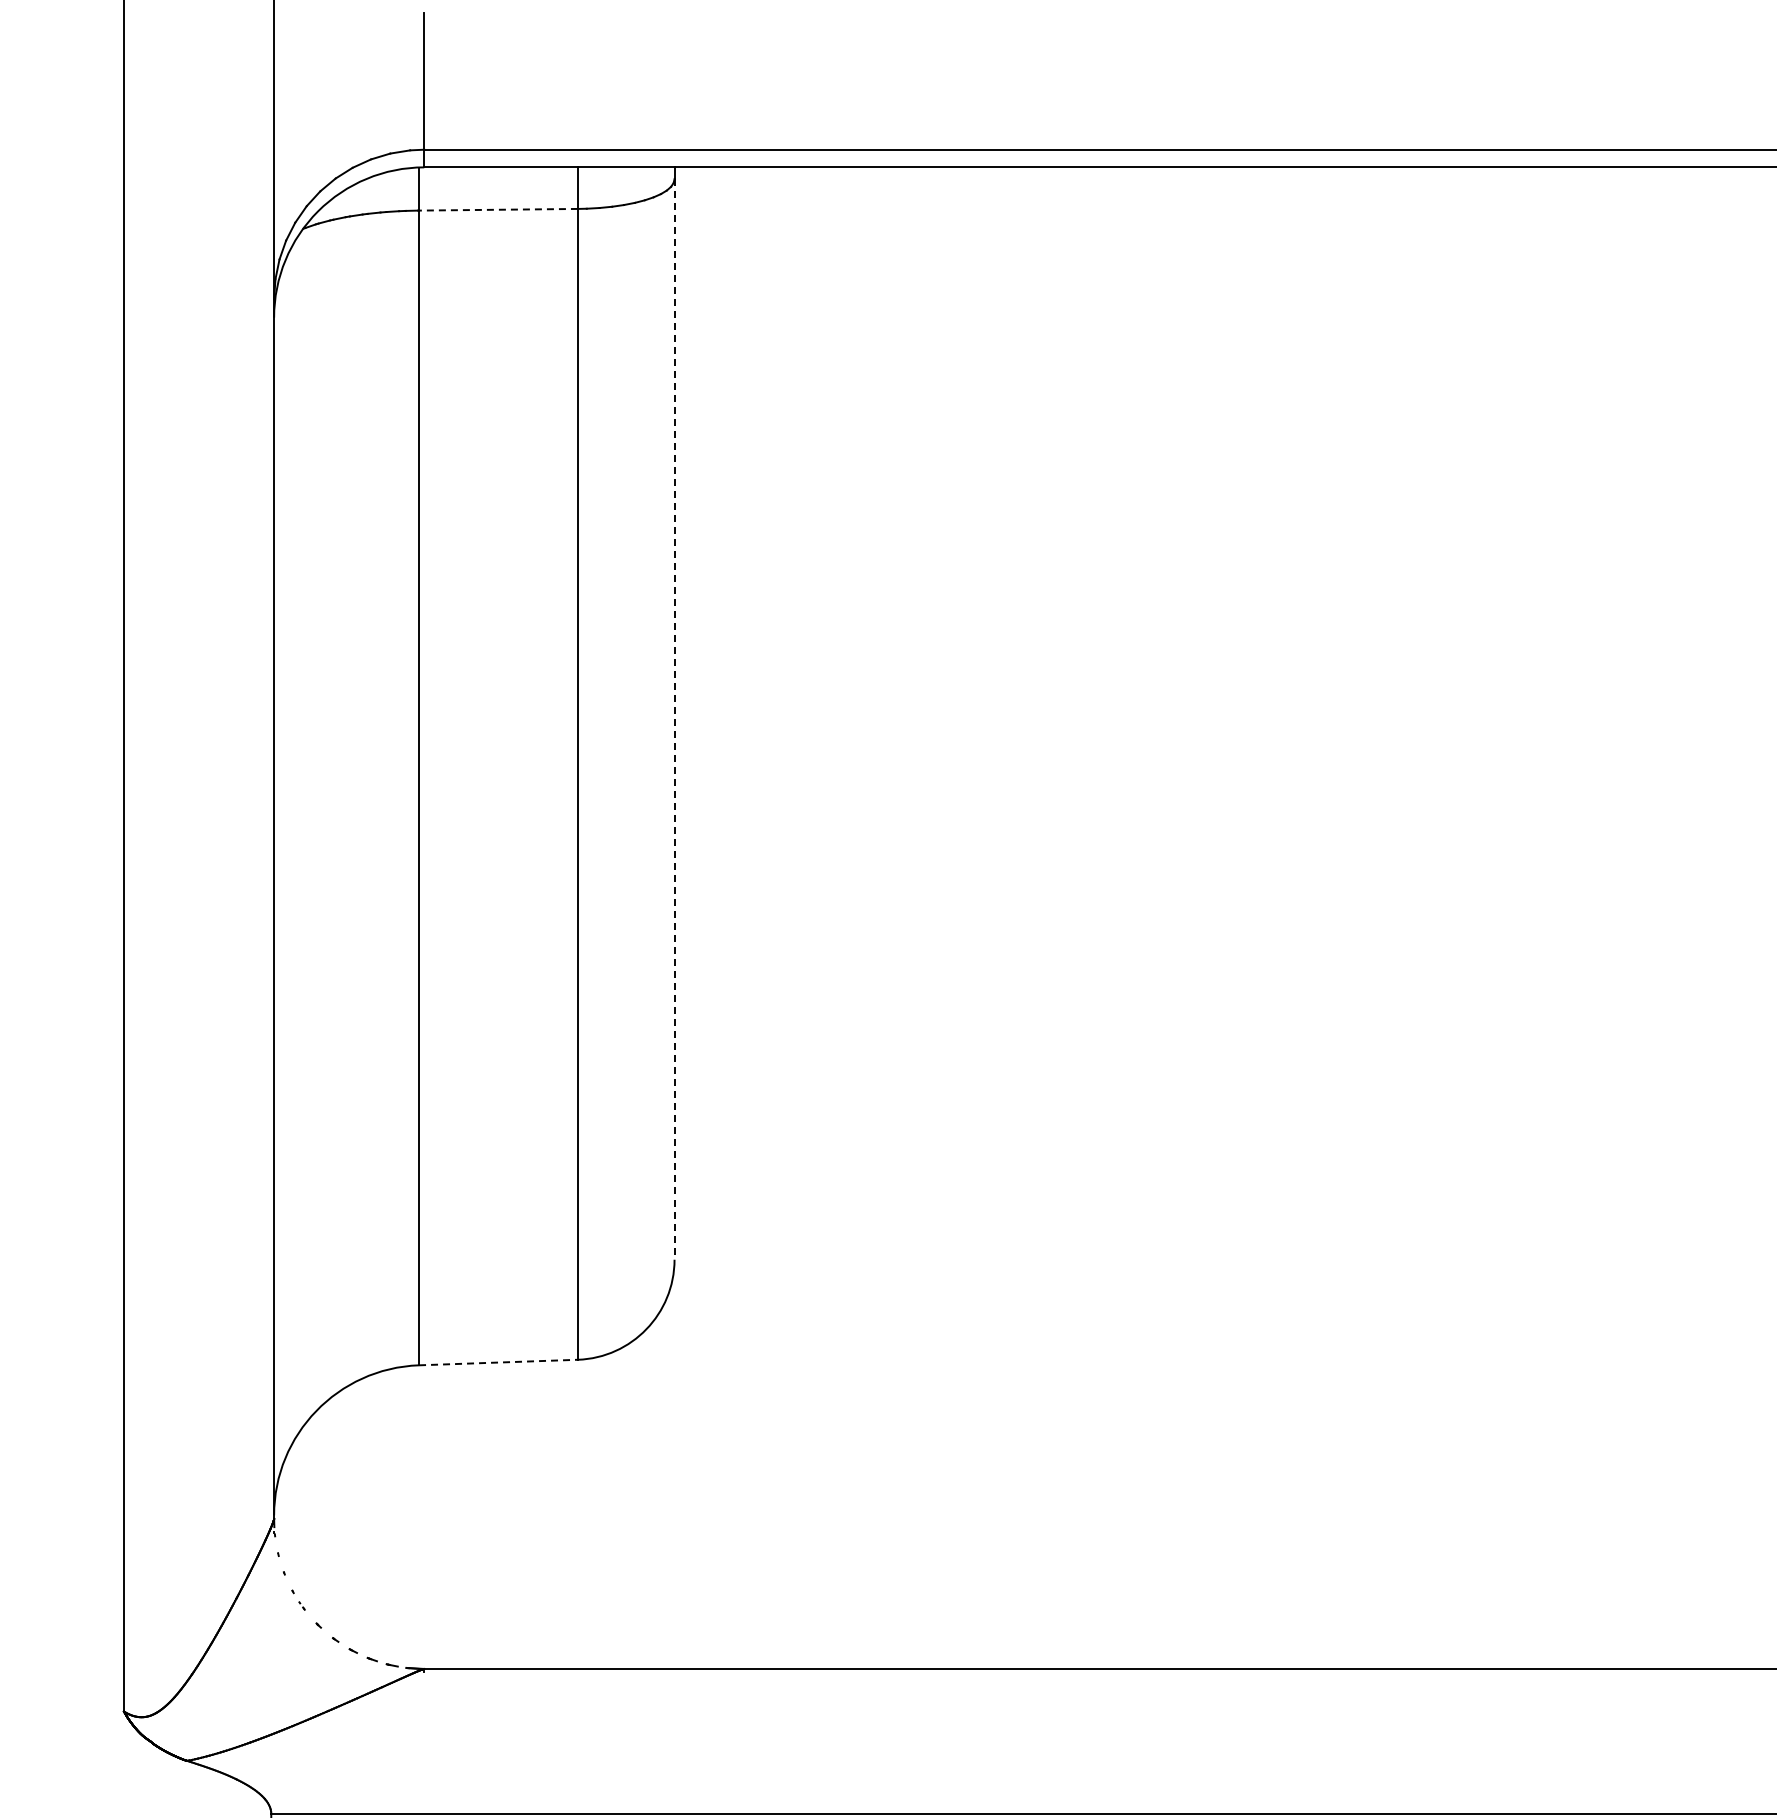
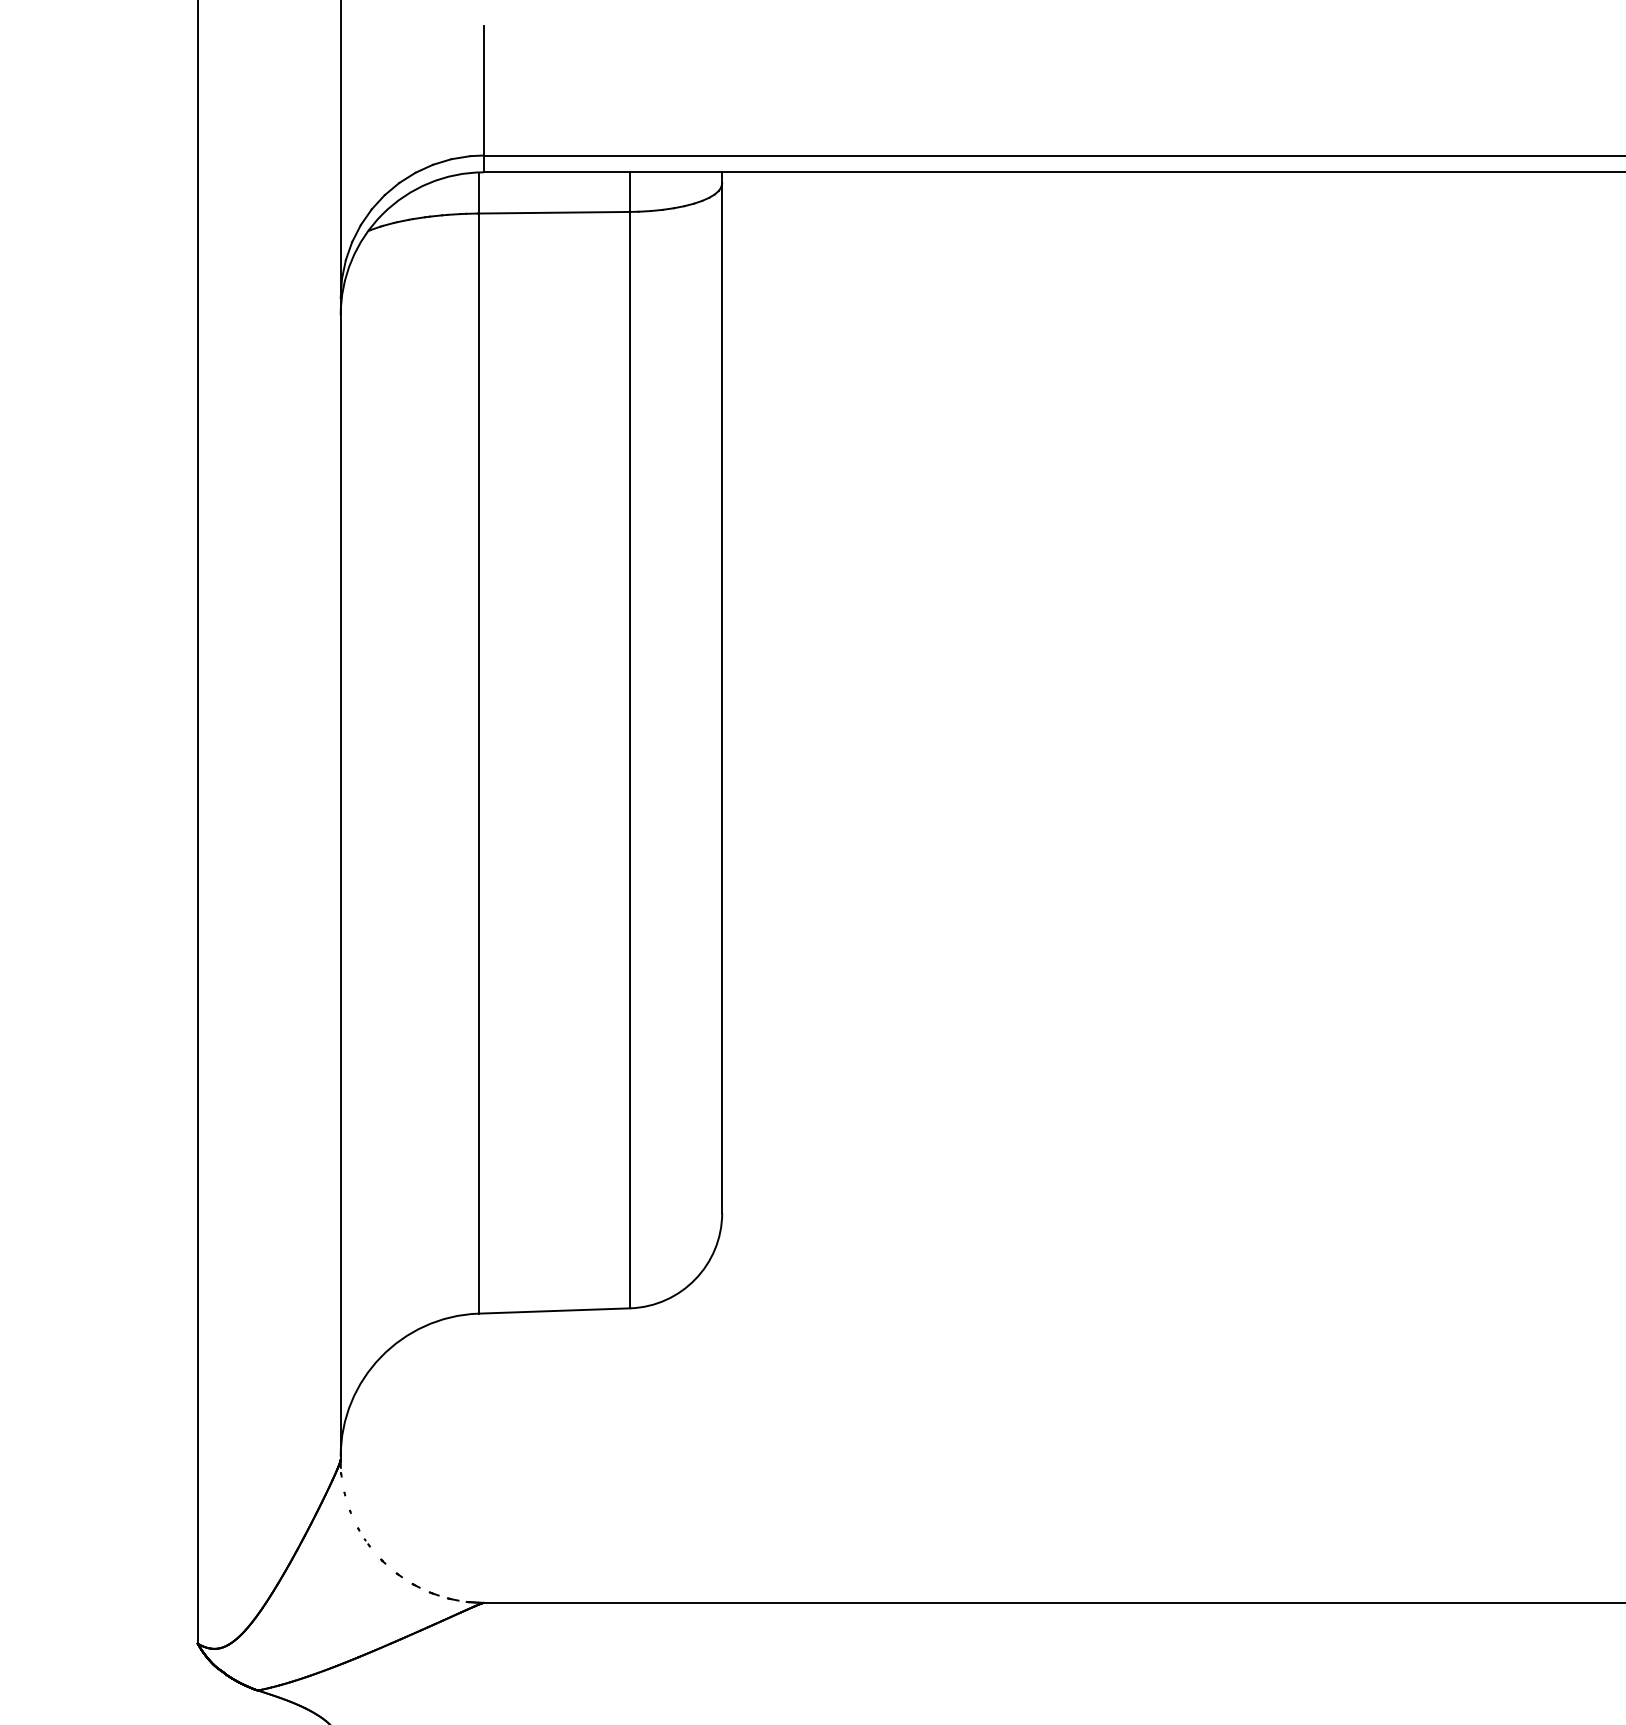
line: (497, 209) -> (553, 212), dashed -> solid
line: (674, 719) -> (722, 698), dashed -> solid
line: (498, 1362) -> (554, 1310), dashed -> solid

